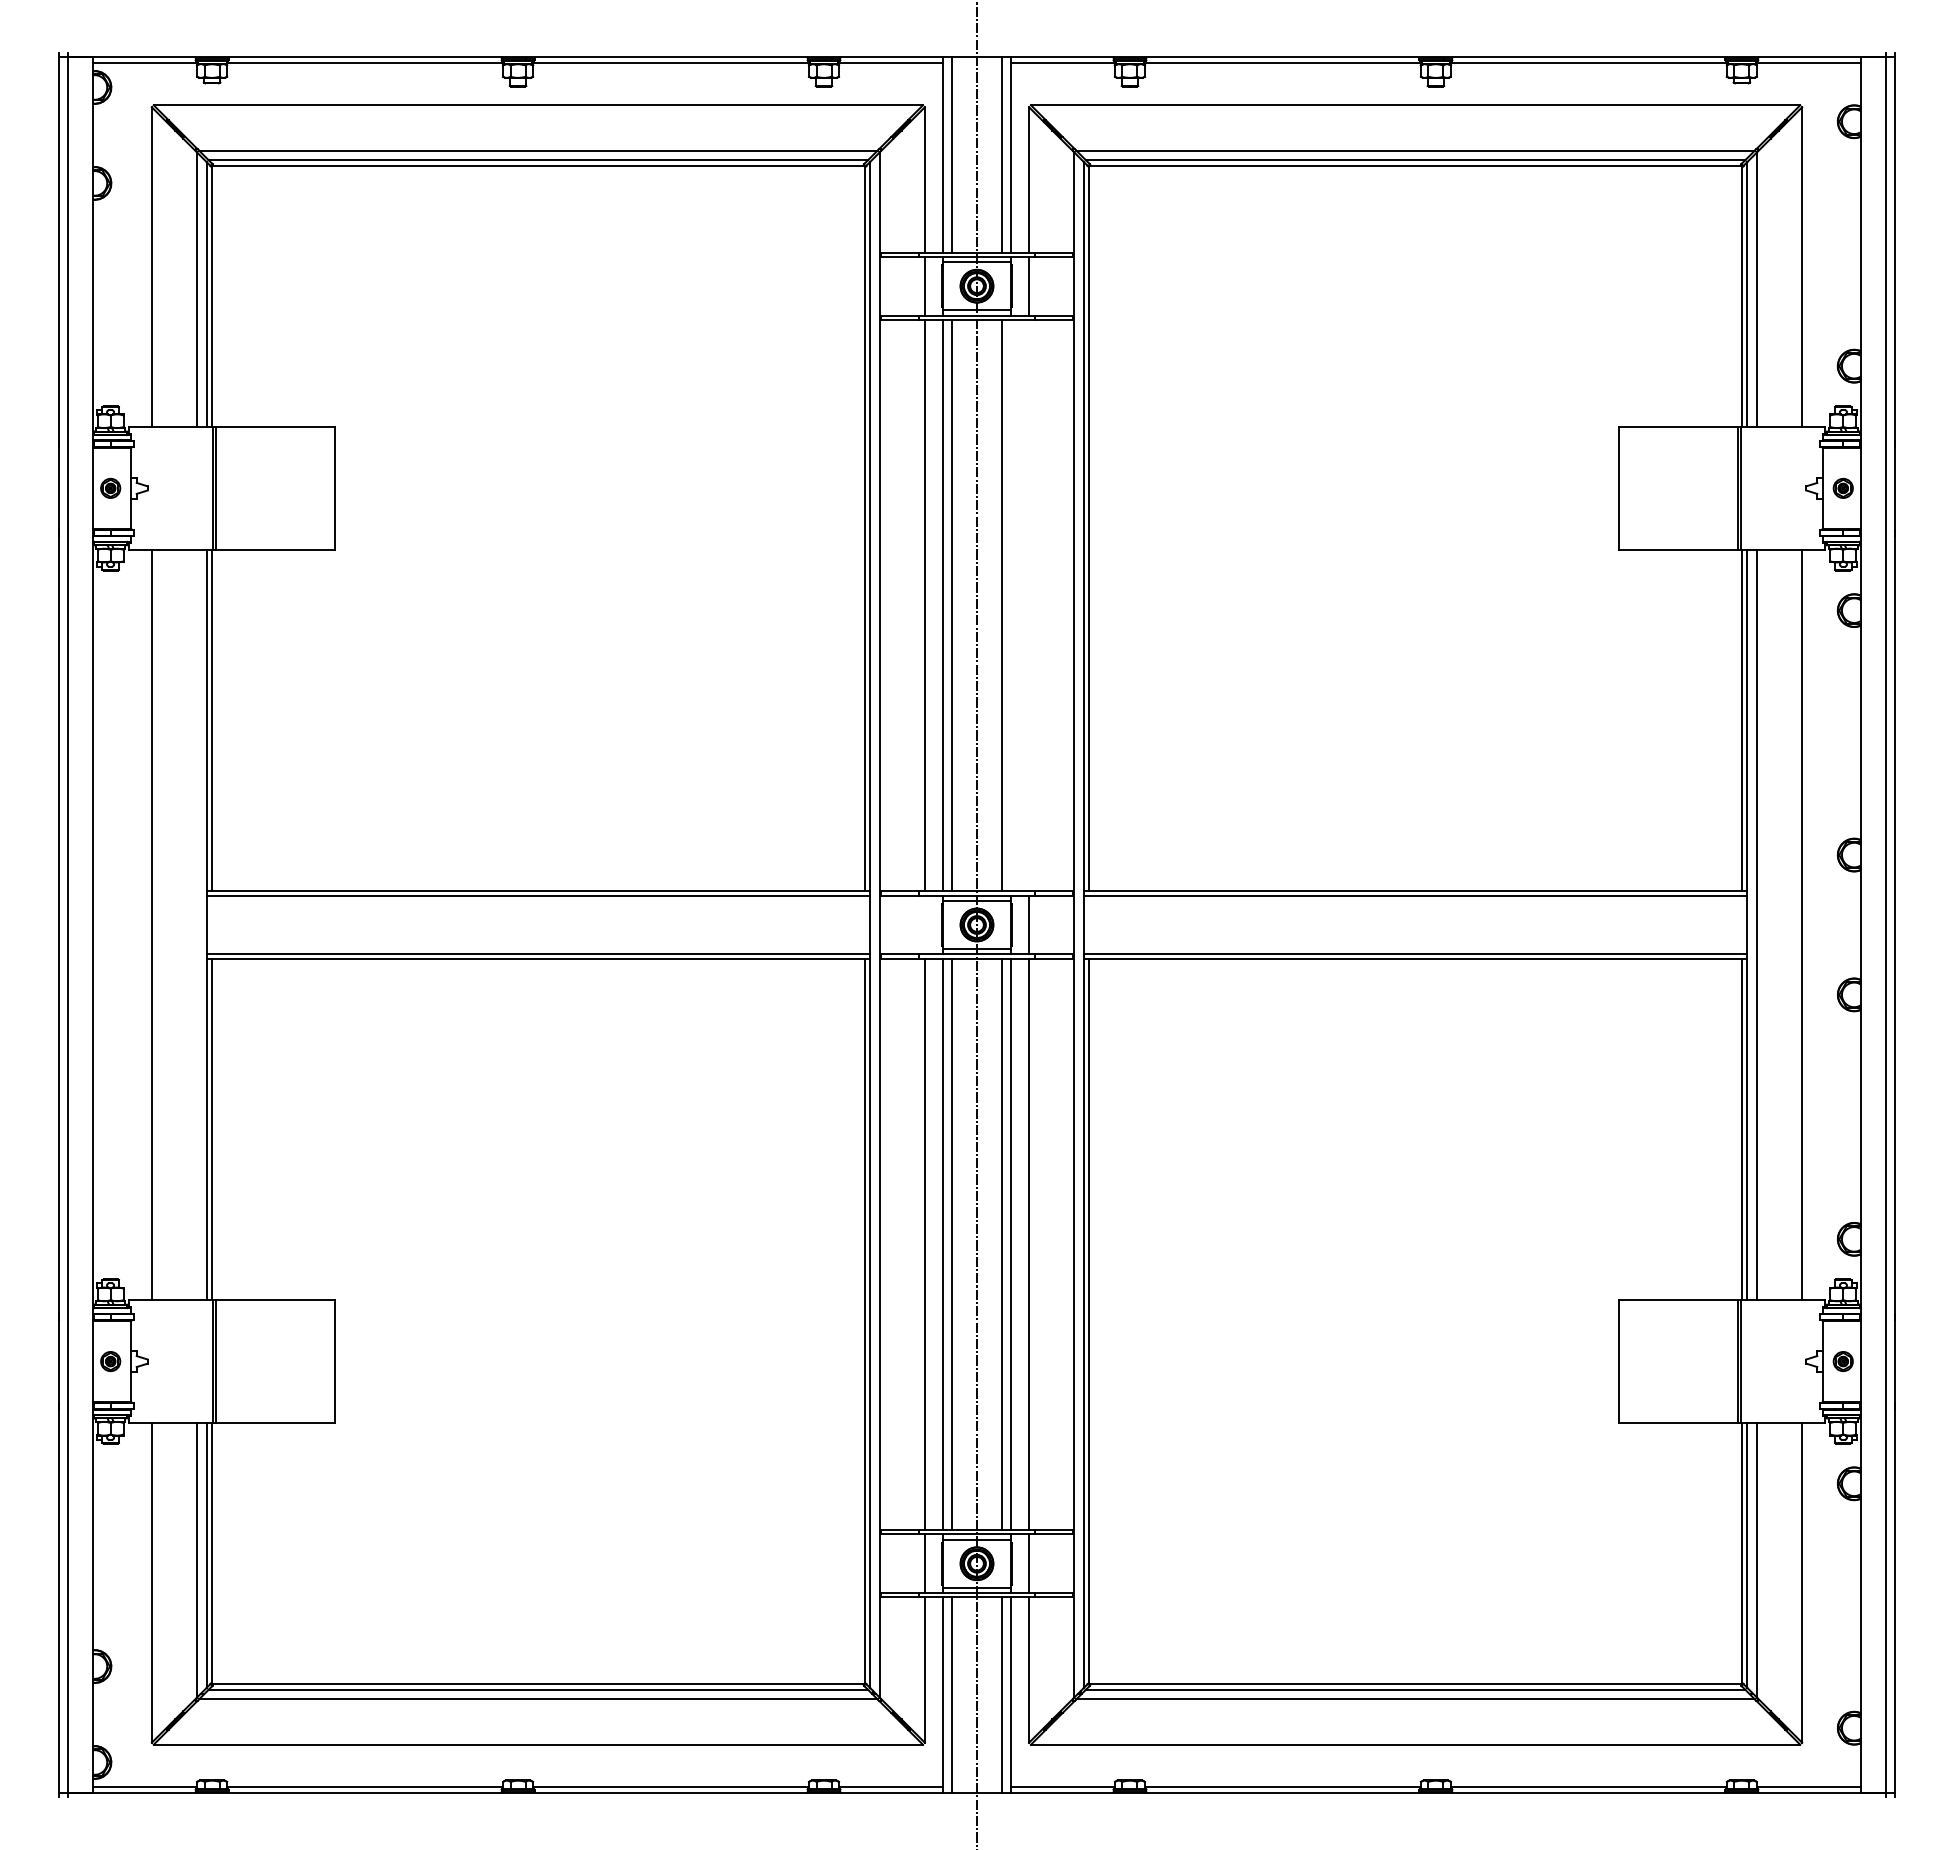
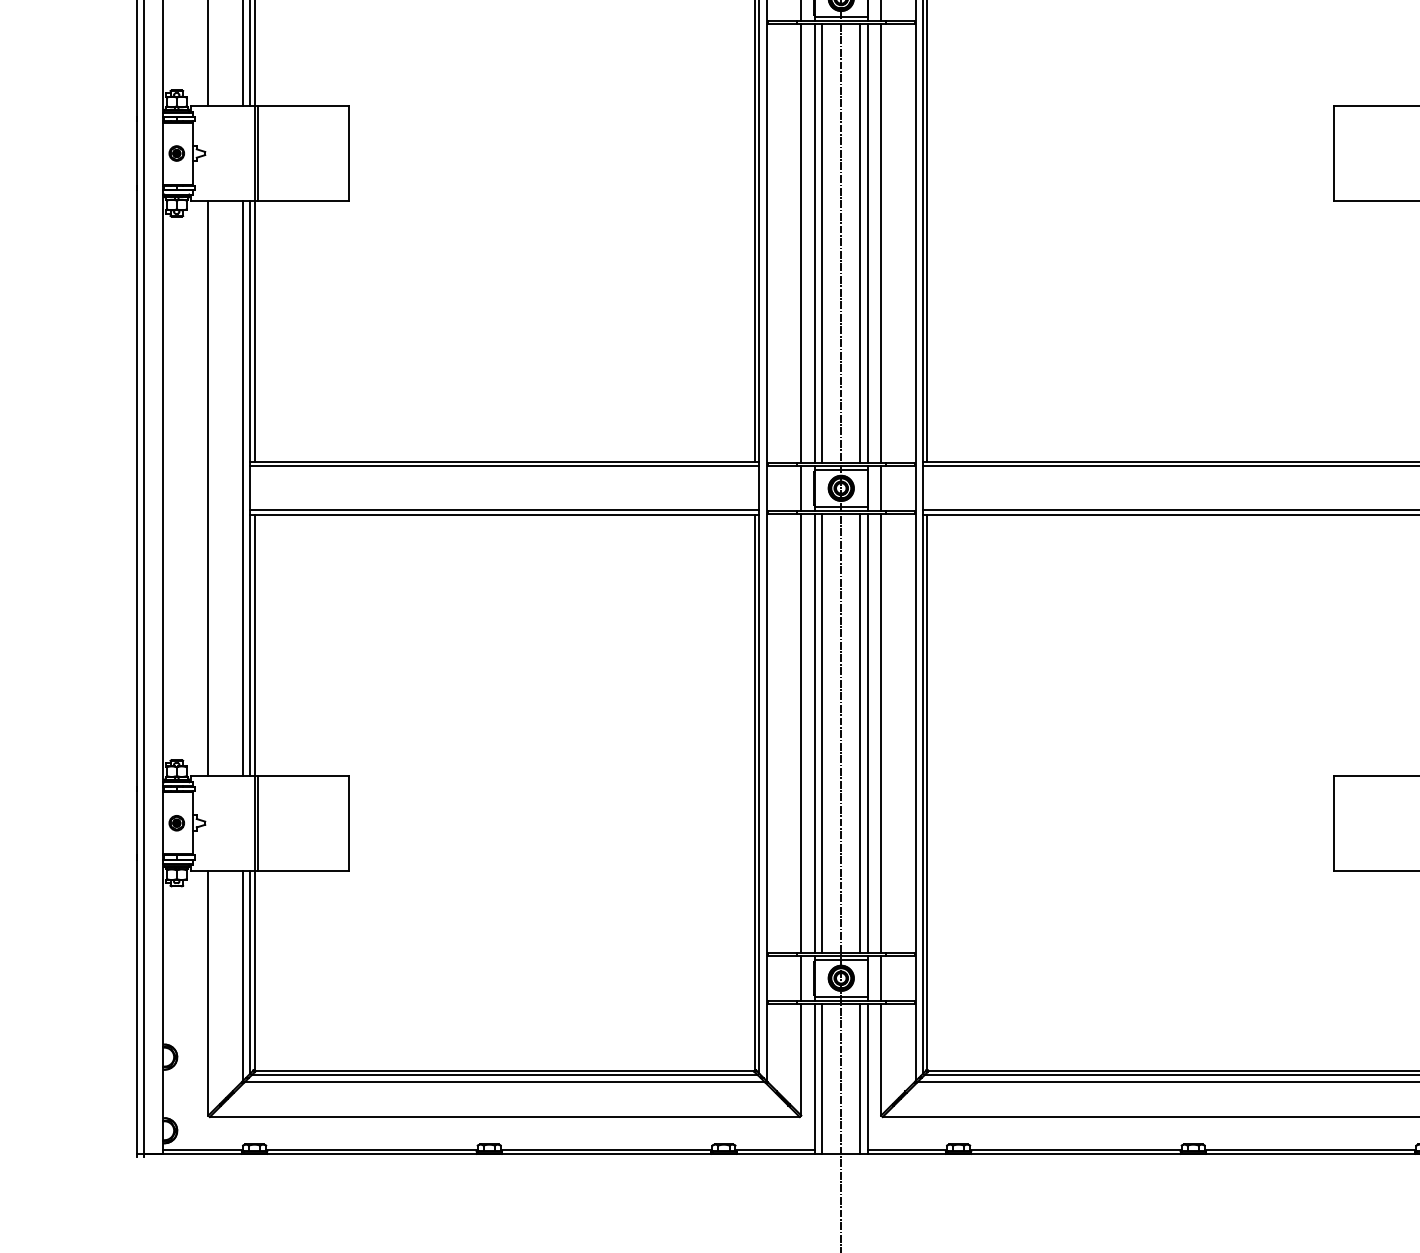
line: (1011, 605) -> (867, 243), added
line: (1029, 605) -> (881, 243), added
line: (197, 924) -> (243, 488), added
line: (924, 924) -> (801, 488), added

